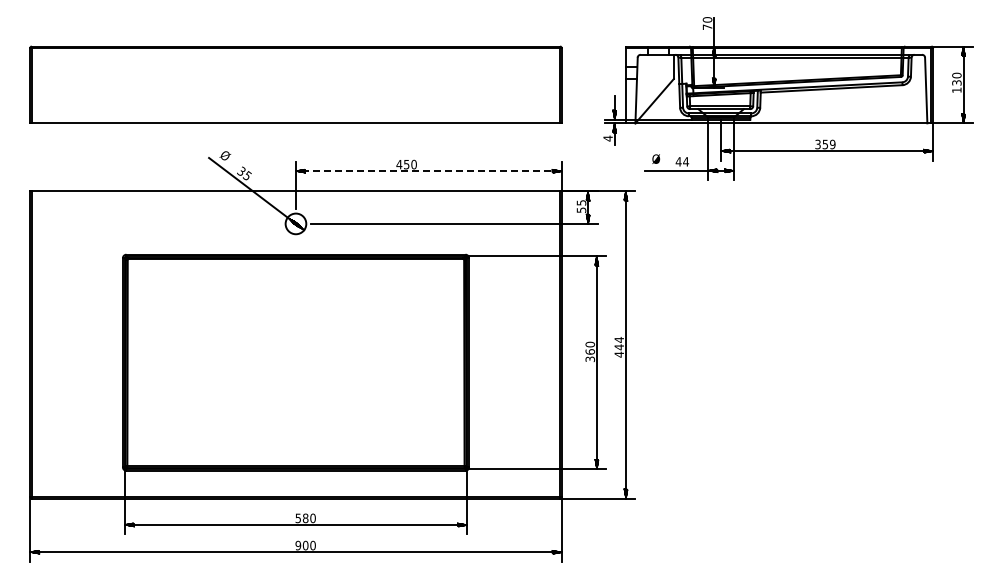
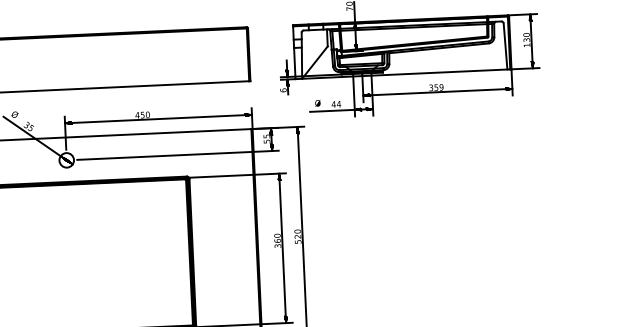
text: (607, 138) -> (283, 90), 4 -> 6
line: (428, 171) -> (158, 119), dashed -> solid
text: (619, 347) -> (298, 236), 444 -> 520

